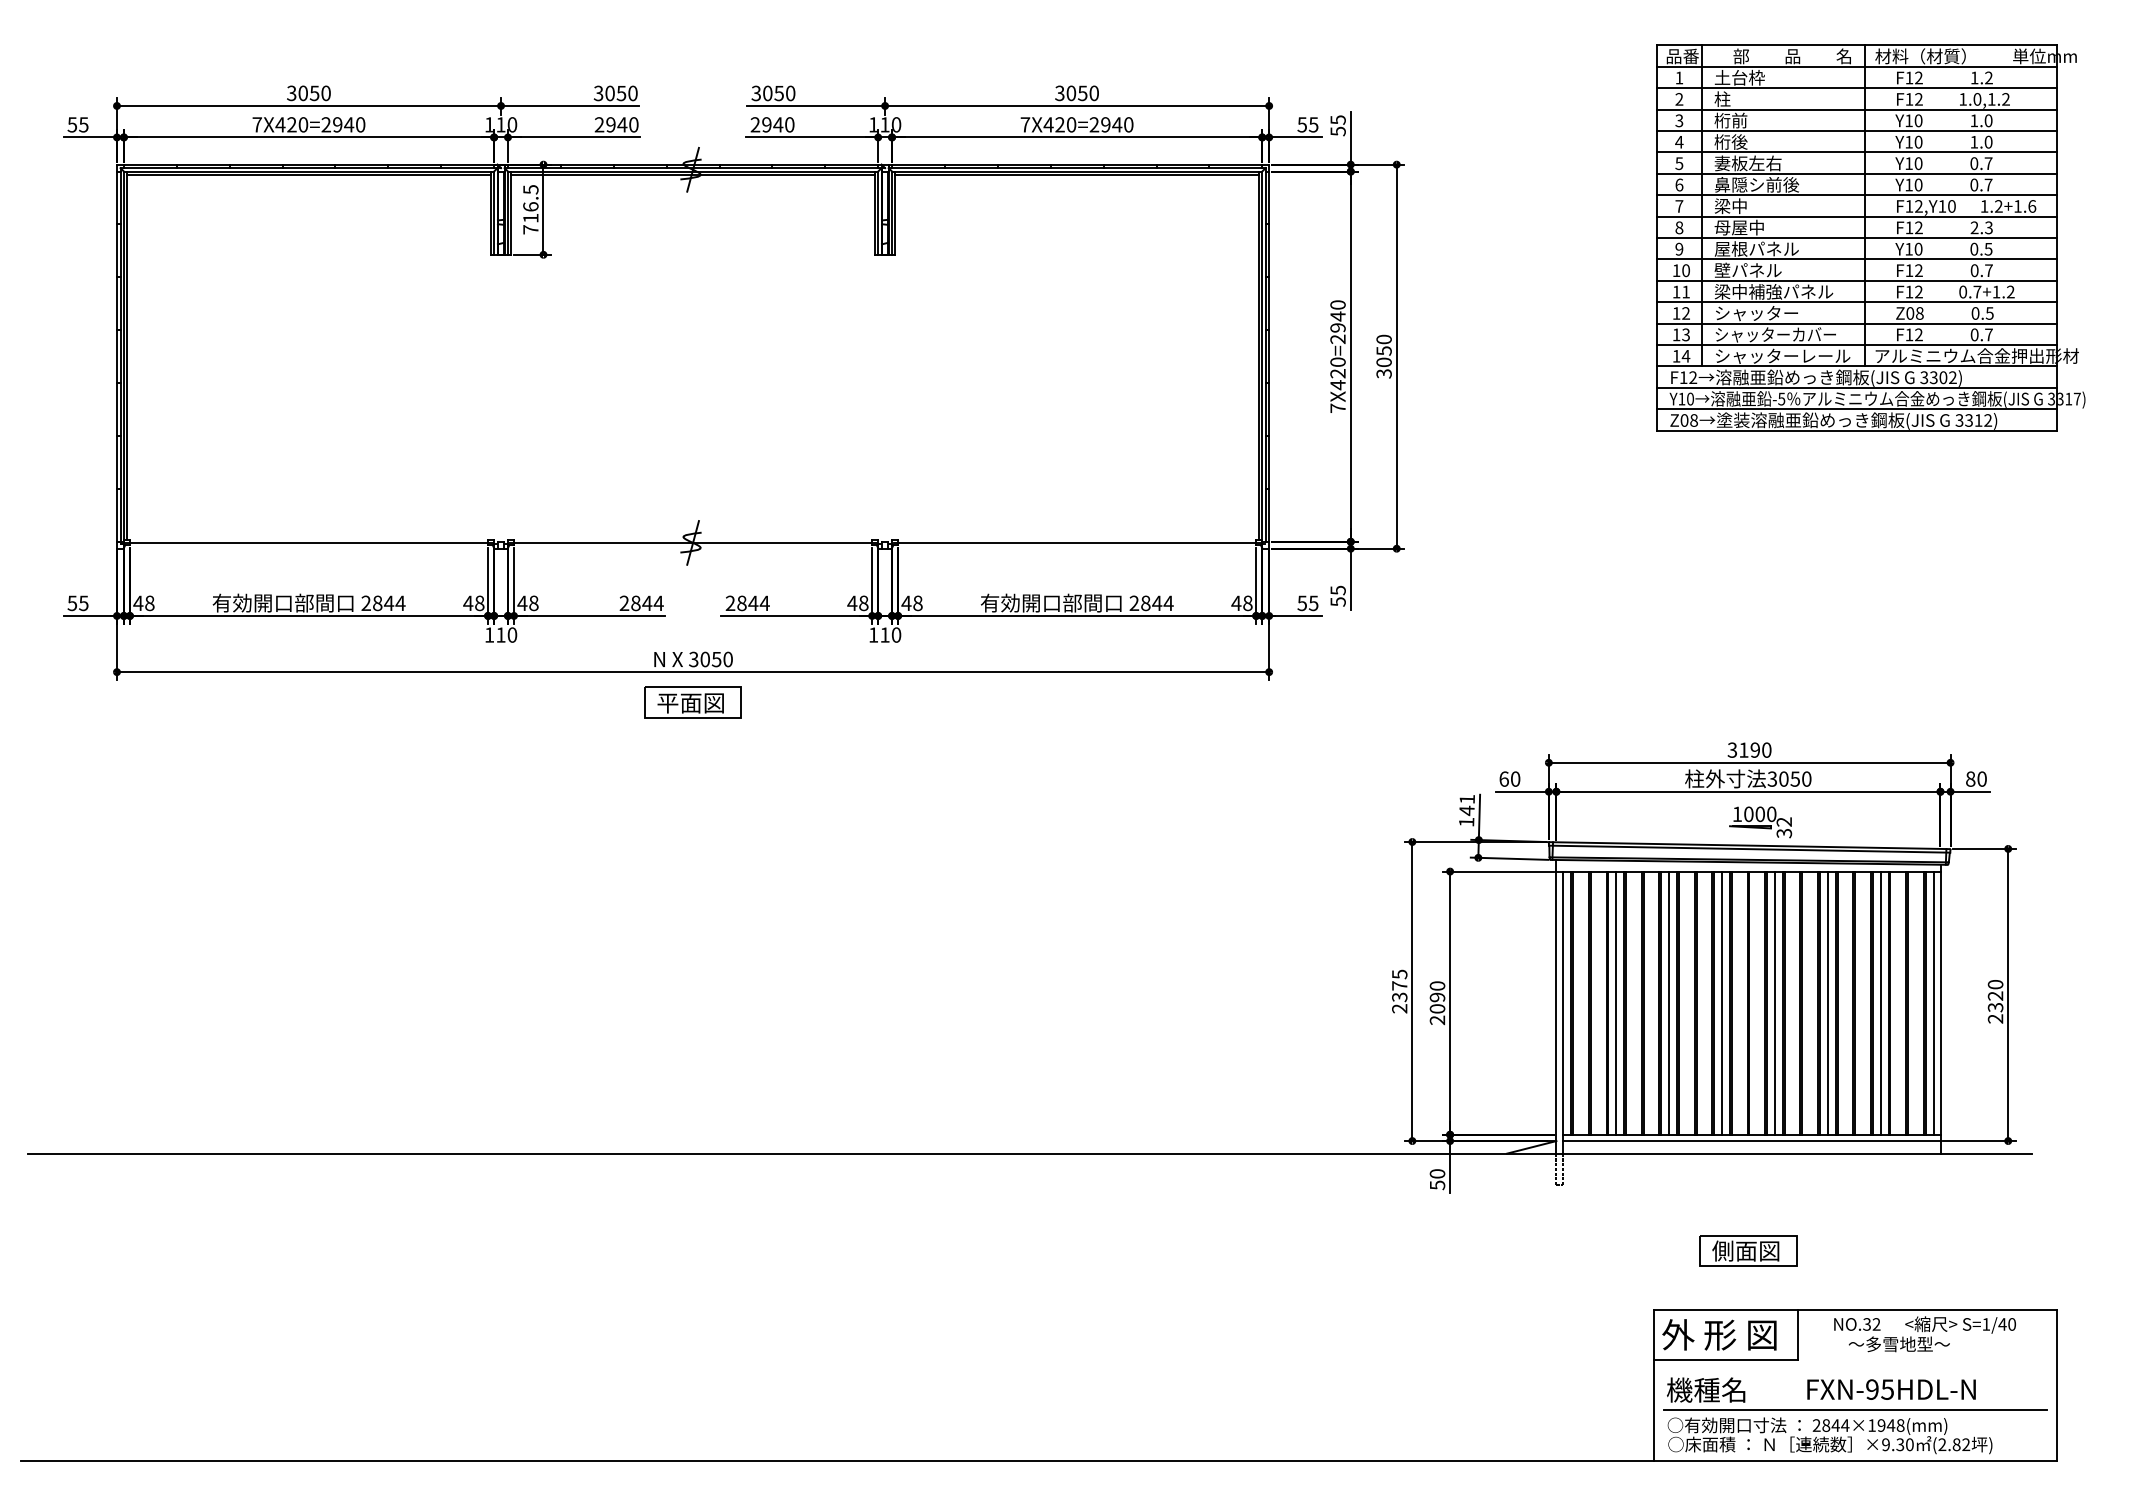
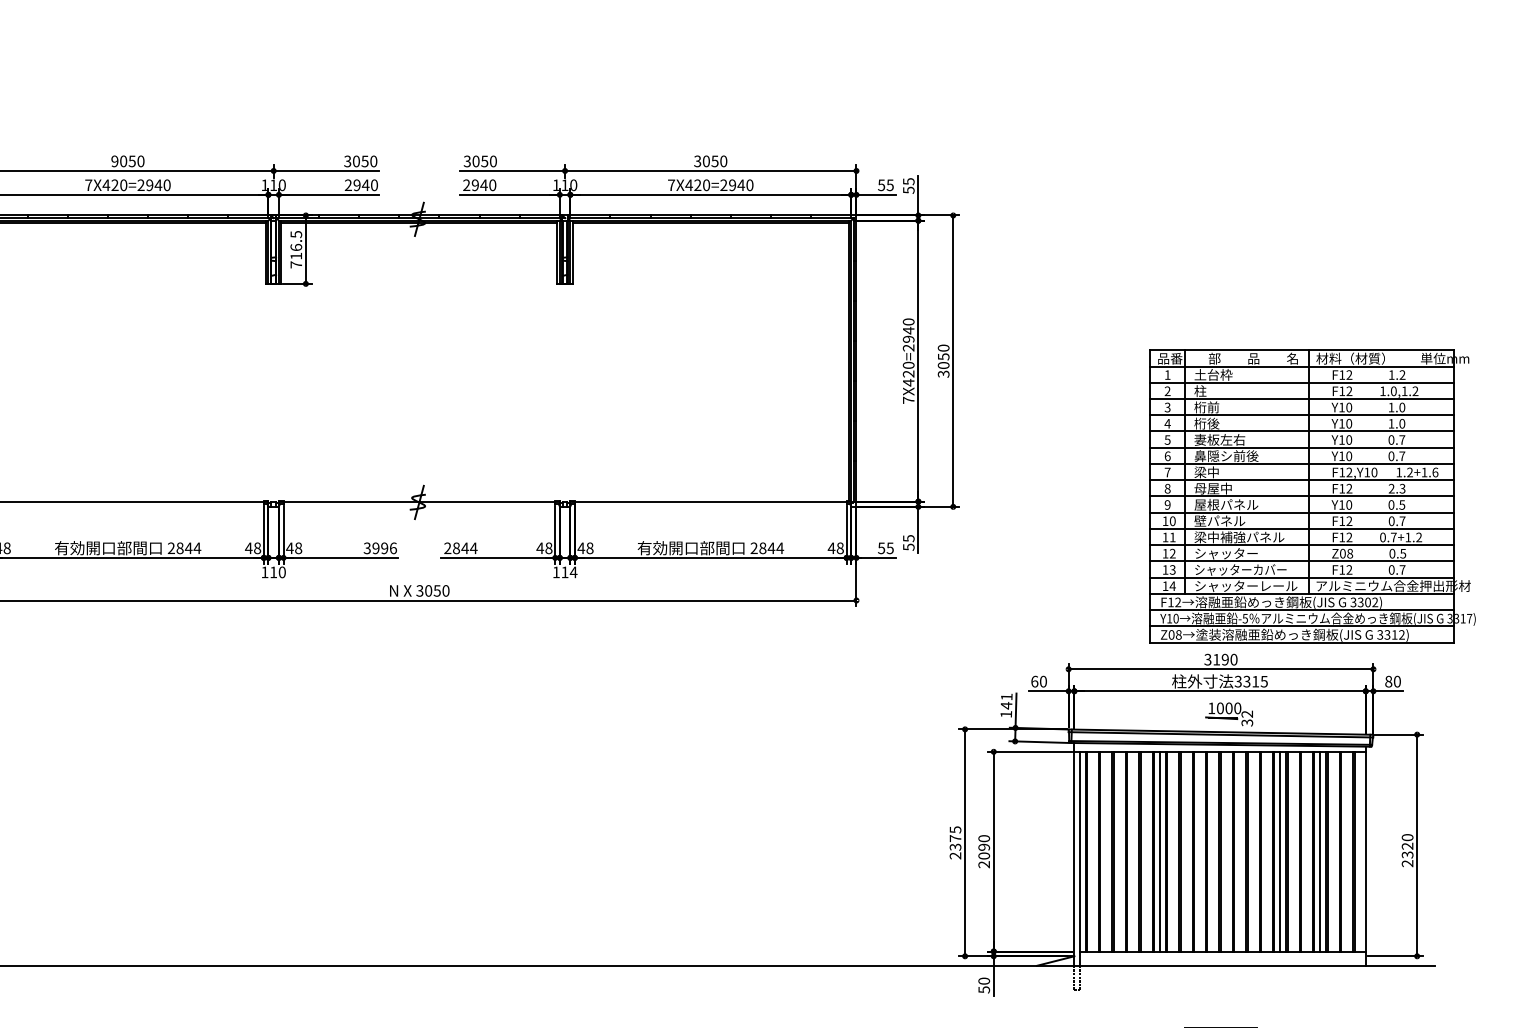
text: (291, 93) -> (114, 161), 3050 -> 9050
part: (1870, 237) -> (1312, 496), moved
text: (641, 603) -> (380, 548), 2844 -> 3996
text: (896, 634) -> (573, 571), 110 -> 114
part: (692, 702) -> (418, 623), removed
text: (1795, 778) -> (1255, 681), 3050 -> 3315
line: (1616, 1002) -> (1119, 851), removed
line: (1722, 1002) -> (1200, 851), removed
line: (1774, 1002) -> (1239, 851), removed
line: (1933, 1002) -> (1360, 851), removed
line: (1751, 1141) -> (1222, 956), removed

